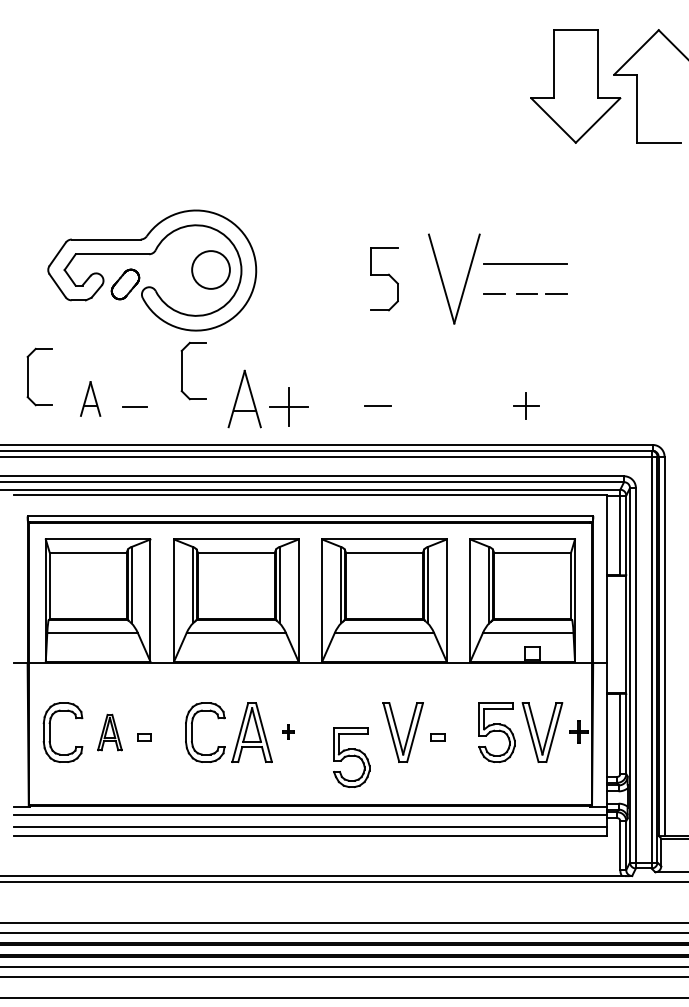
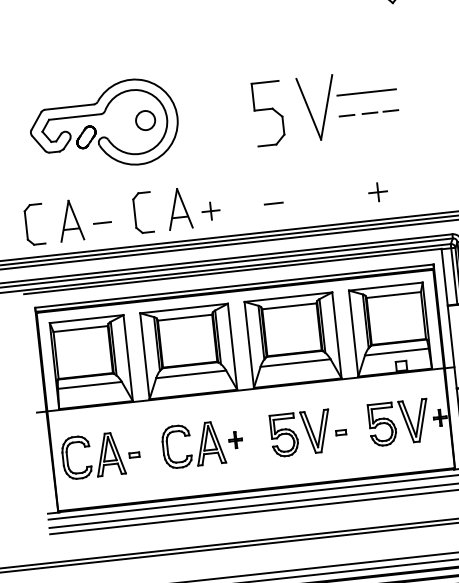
circle: (210, 269) -> (145, 120), size x0.71
part: (384, 279) -> (268, 113), size x1.43
part: (182, 370) -> (135, 213), moved
part: (28, 376) -> (26, 225), moved
part: (90, 398) -> (70, 220), size x1.67
part: (288, 406) -> (210, 210), size x0.62
part: (288, 731) -> (235, 439), size x1.67
part: (109, 732) -> (109, 454), size x1.67
part: (351, 757) -> (284, 435), moved

